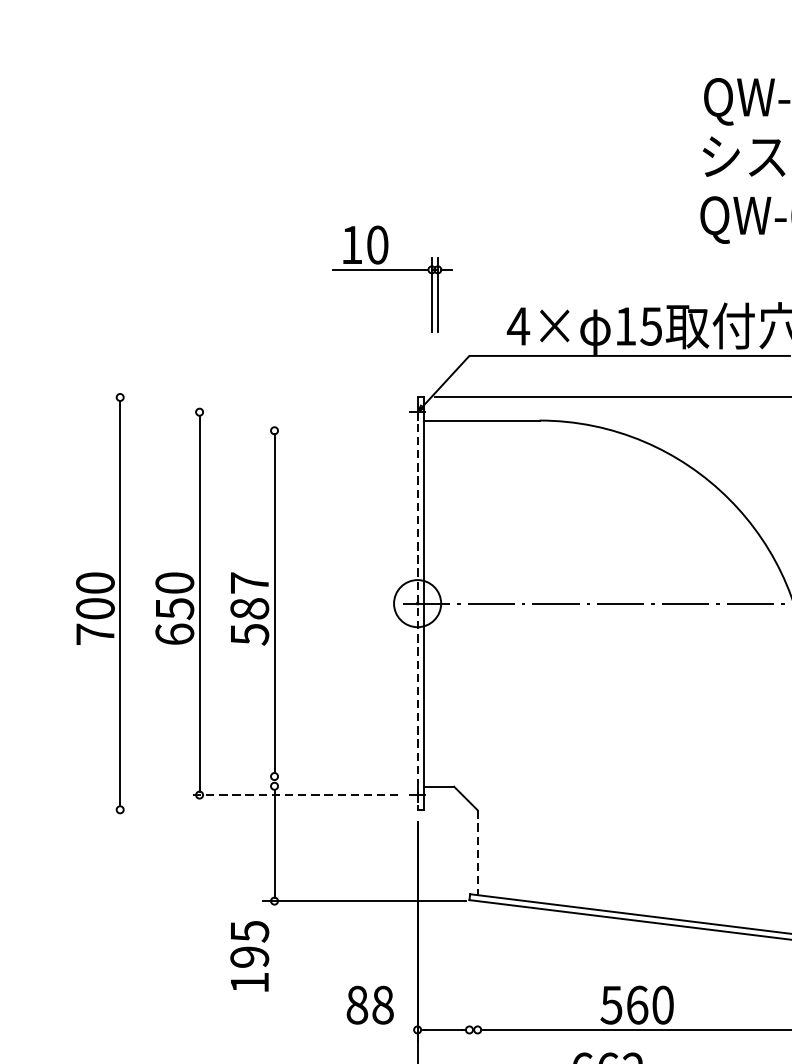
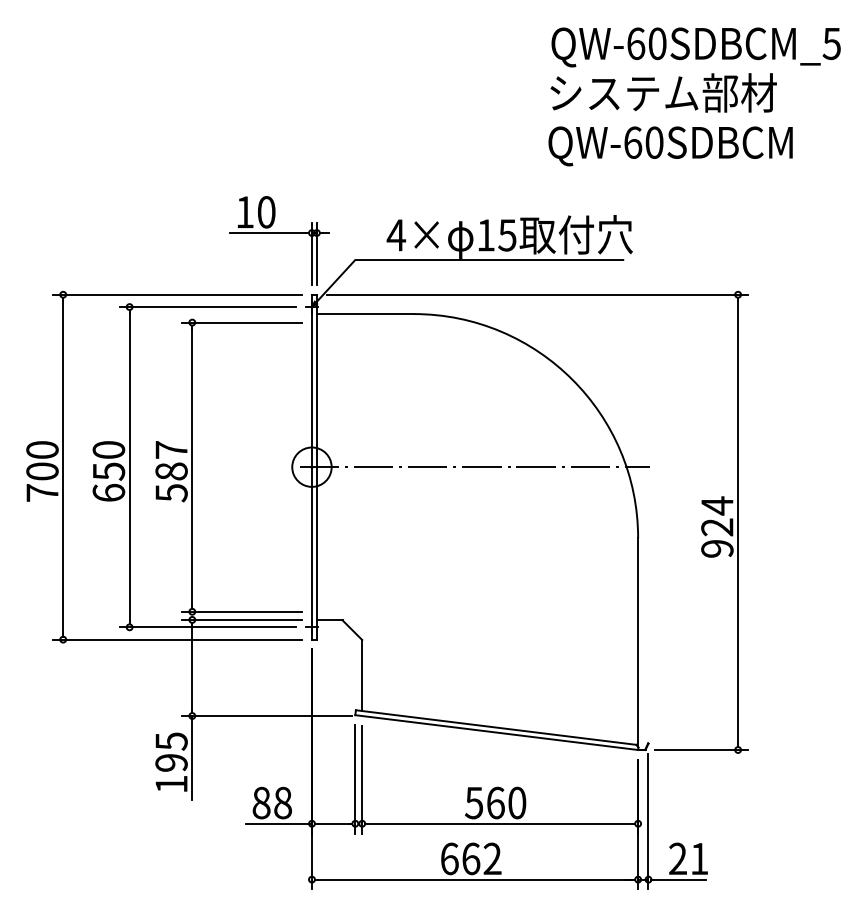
part: (393, 270) -> (279, 233), moved
line: (256, 397) -> (177, 294), added
line: (292, 412) -> (207, 307), added
line: (334, 430) -> (242, 322), added
line: (417, 603) -> (311, 467), dashed -> solid
line: (334, 776) -> (242, 611), added
line: (334, 785) -> (242, 619), added
line: (292, 795) -> (207, 627), dashed -> solid
line: (256, 809) -> (177, 639), added
line: (478, 853) -> (362, 676), dashed -> solid
line: (274, 951) -> (192, 758), added
line: (469, 977) -> (355, 779), added
line: (478, 977) -> (362, 779), added
line: (377, 1029) -> (278, 823), added

